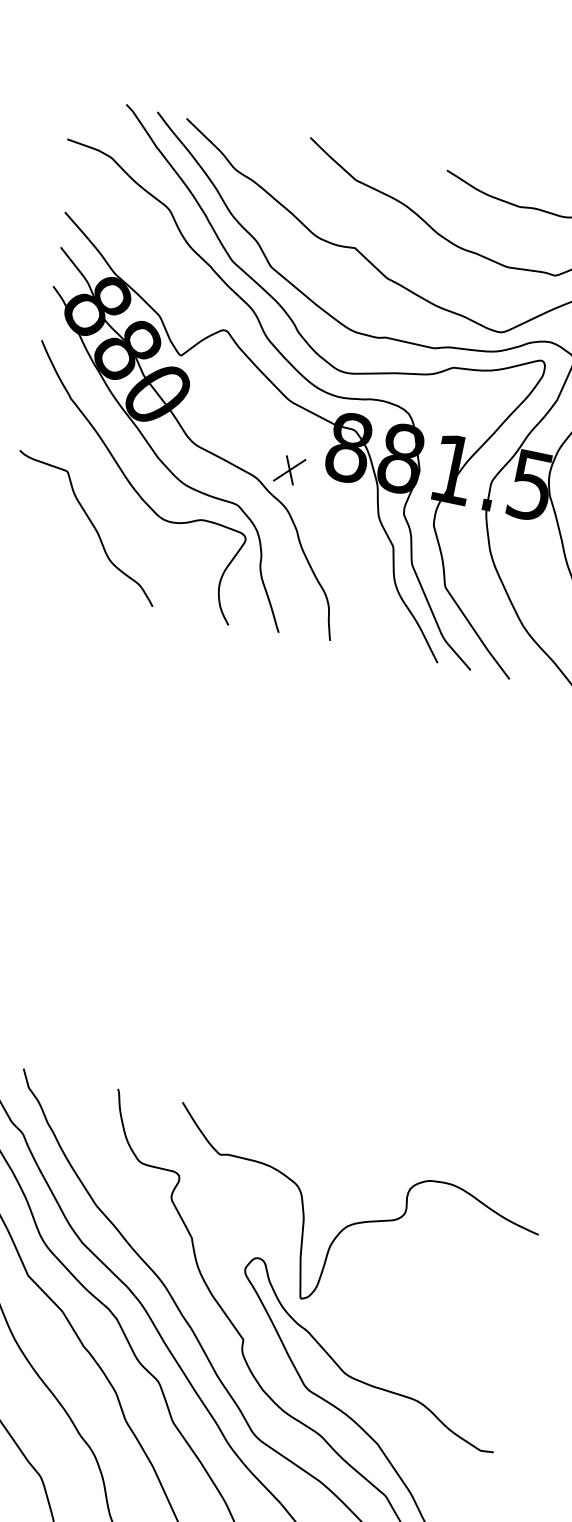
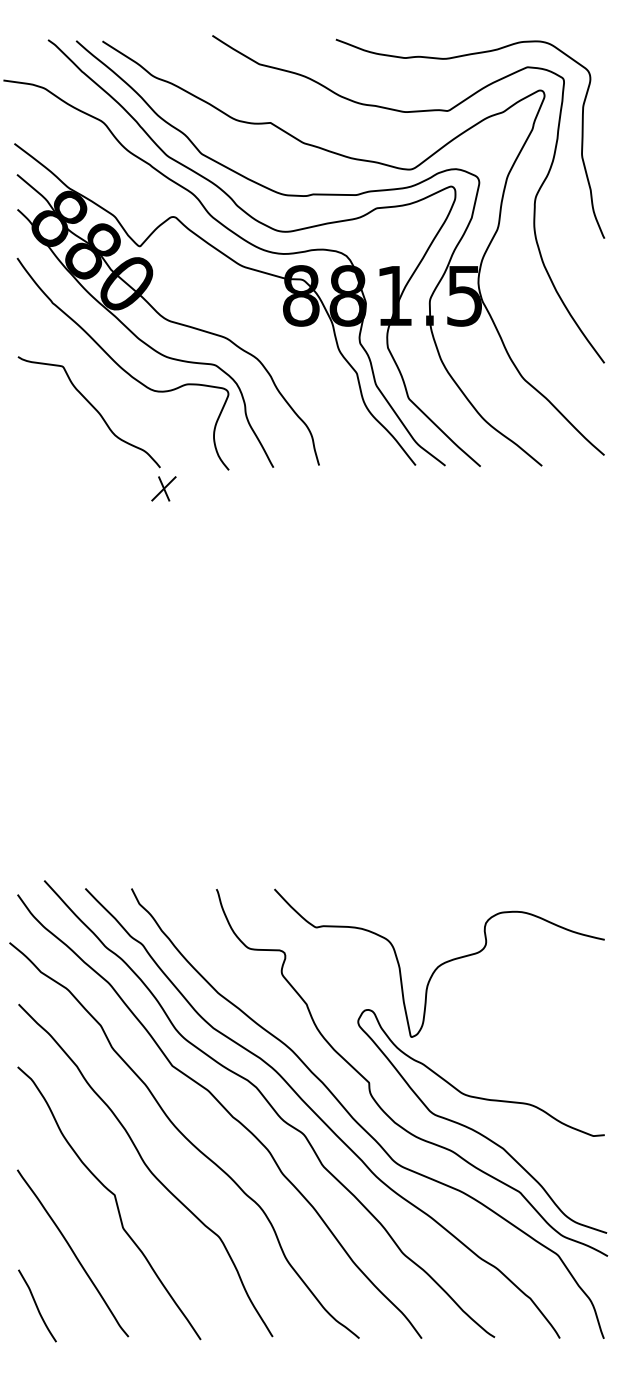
part: (289, 469) -> (163, 488), moved

